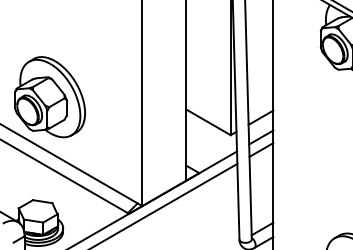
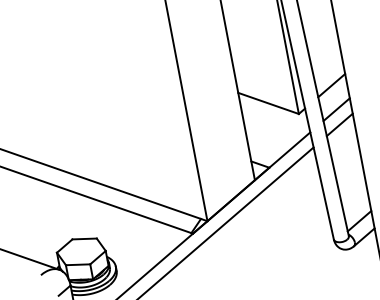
part: (49, 97) -> (68, 110), removed

